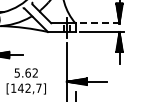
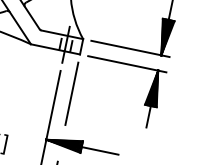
line: (102, 23) -> (131, 49), dashed -> solid
line: (75, 53) -> (72, 92), added

